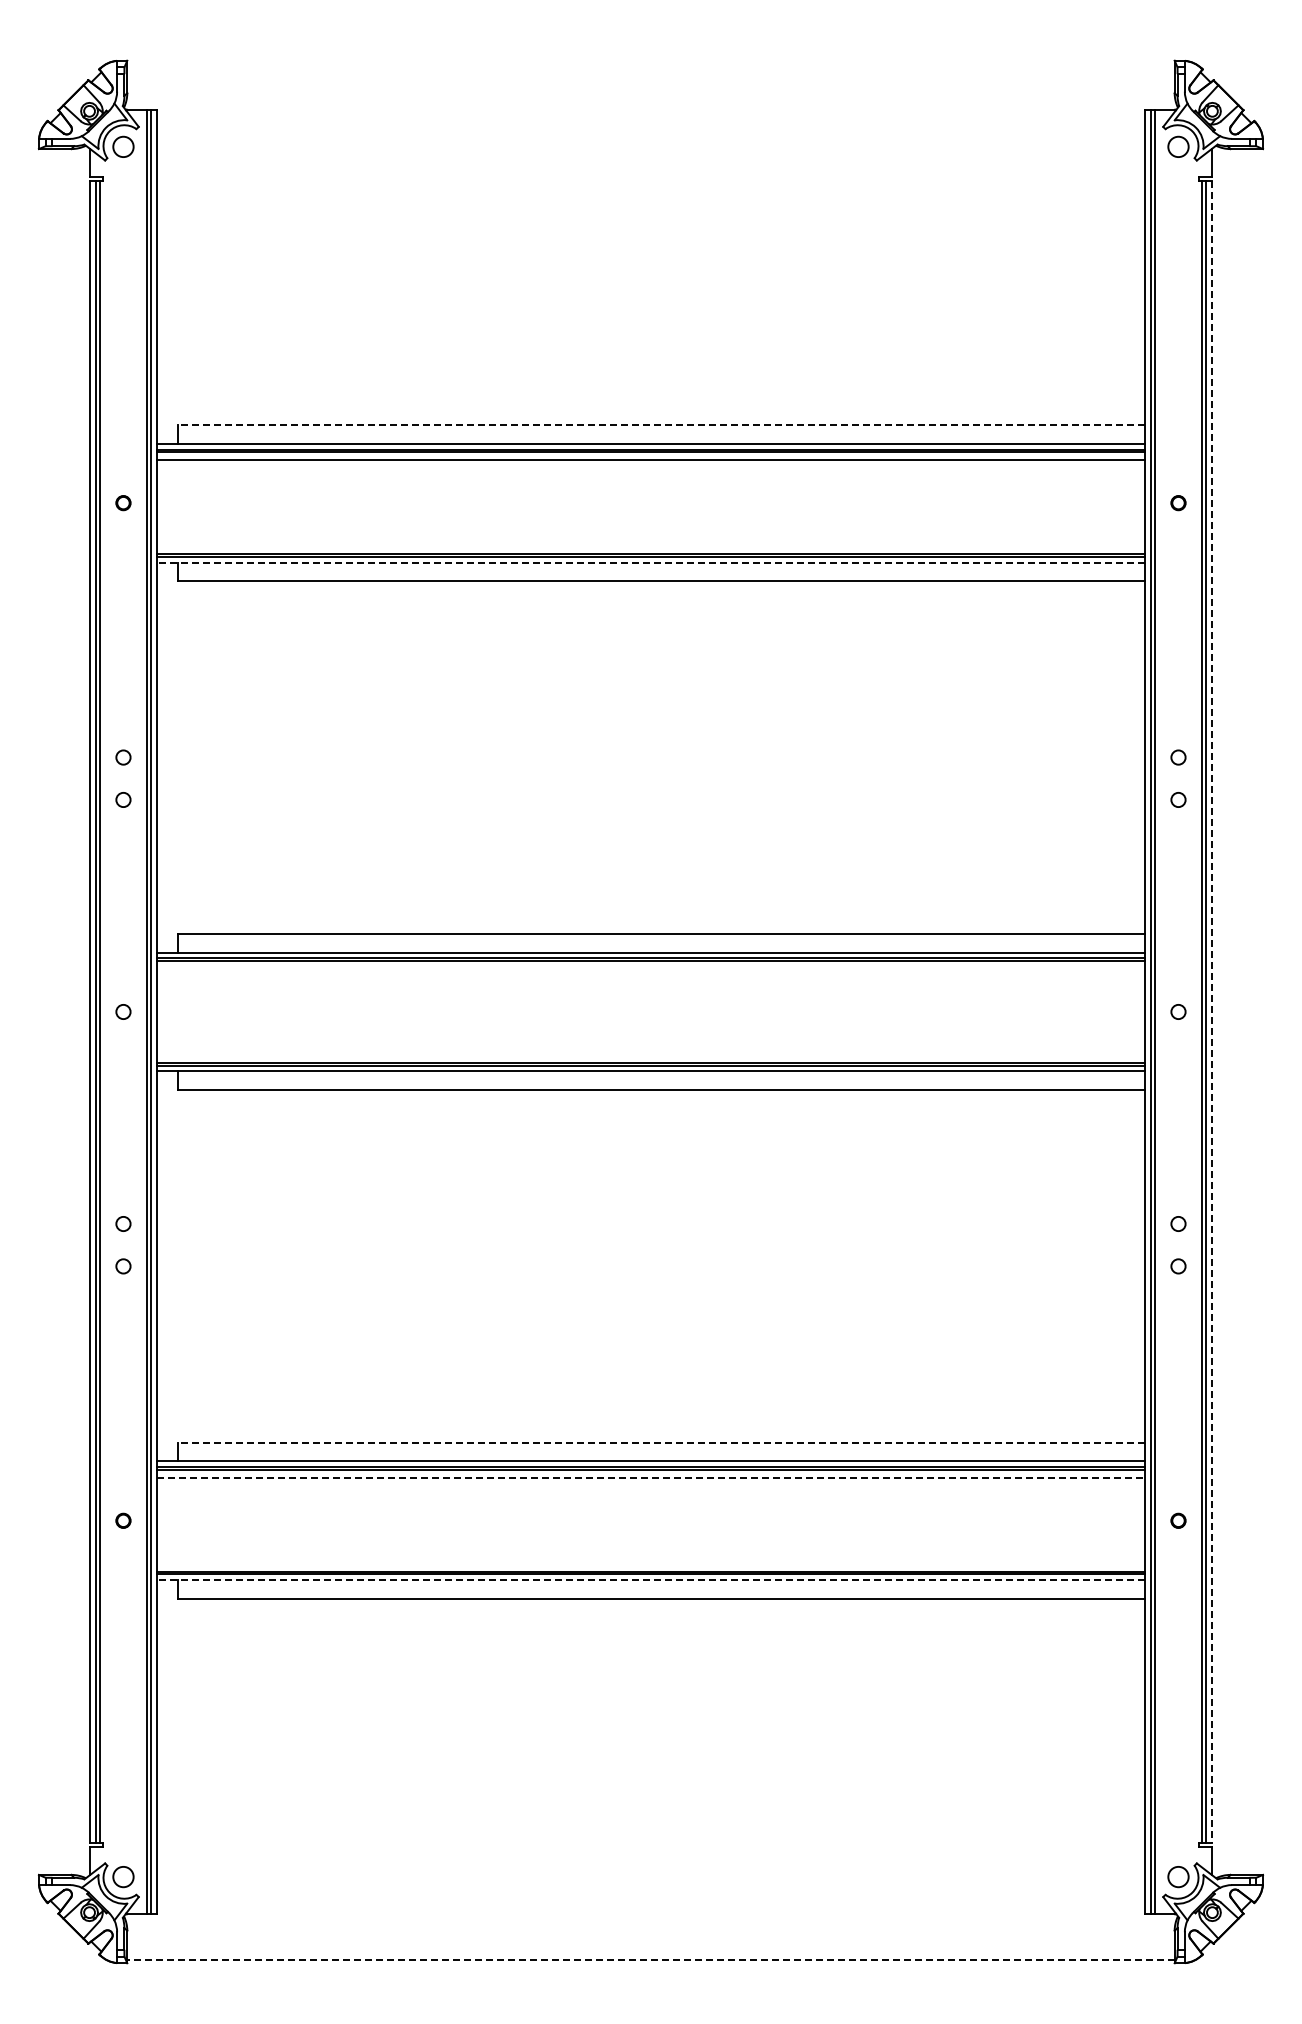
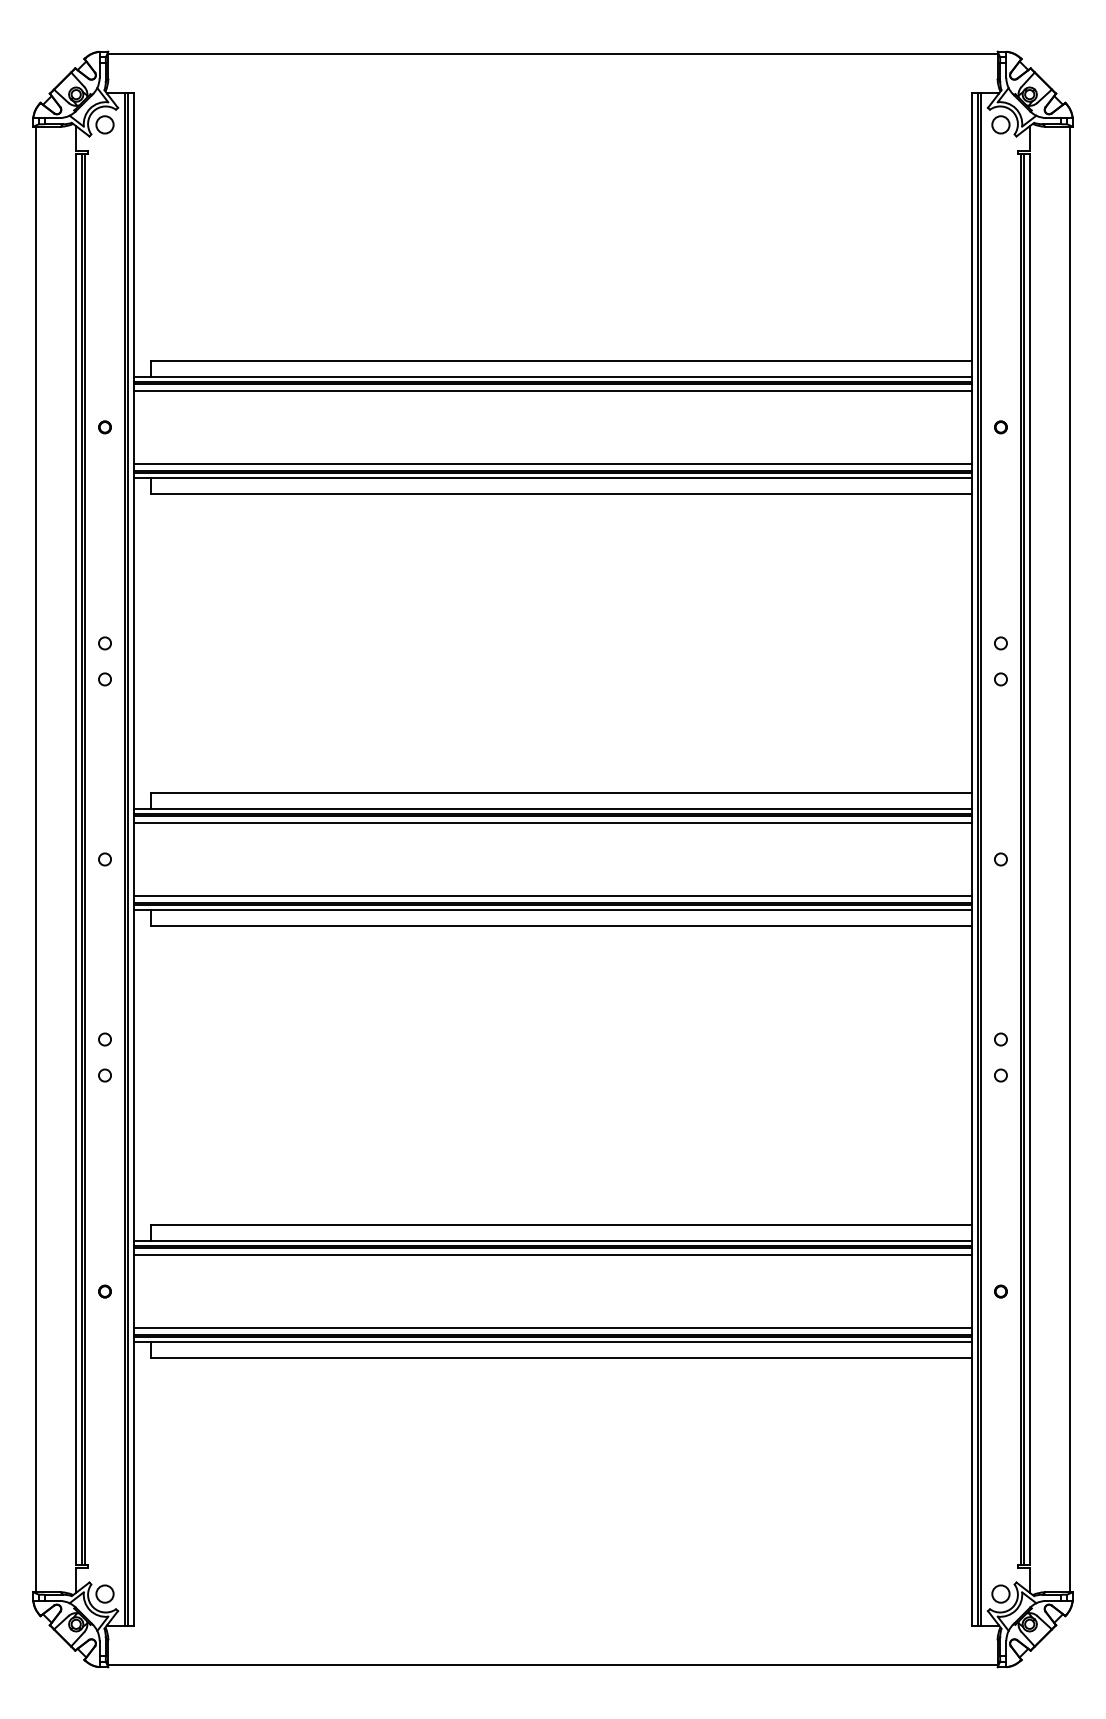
line: (650, 63) -> (552, 54), added
line: (660, 425) -> (561, 361), dashed -> solid
line: (650, 546) -> (552, 464), added
line: (650, 562) -> (552, 477), dashed -> solid
line: (650, 968) -> (552, 822), added
line: (42, 1011) -> (36, 859), added
line: (1259, 1011) -> (1069, 859), added
line: (1212, 1012) -> (1029, 859), dashed -> solid
line: (650, 1055) -> (552, 896), added
line: (660, 1442) -> (561, 1225), dashed -> solid
line: (650, 1477) -> (552, 1254), dashed -> solid
line: (650, 1563) -> (552, 1327), added
line: (650, 1580) -> (552, 1342), dashed -> solid
line: (650, 1960) -> (552, 1664), dashed -> solid

